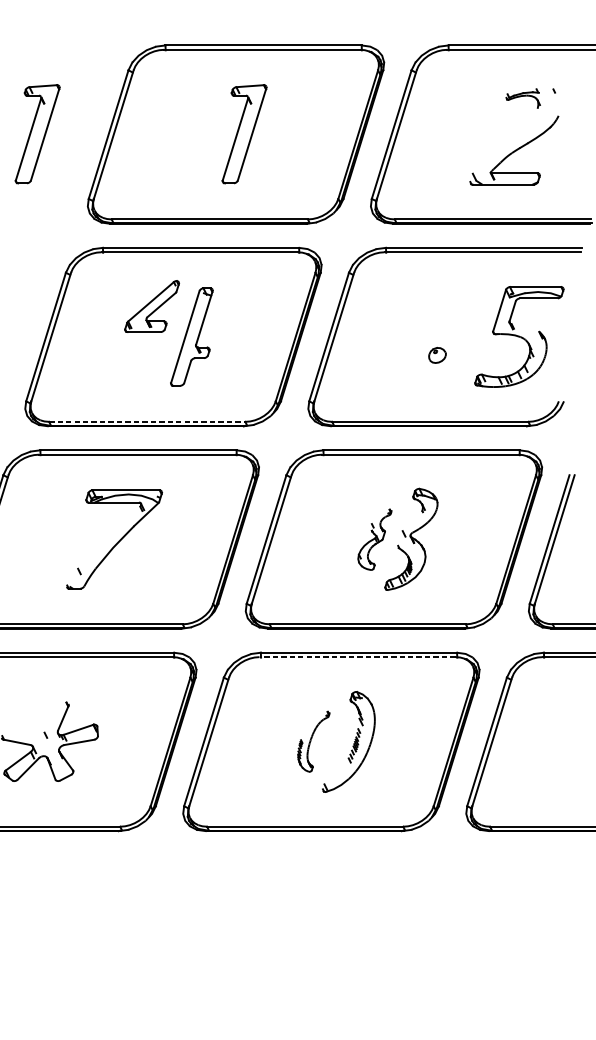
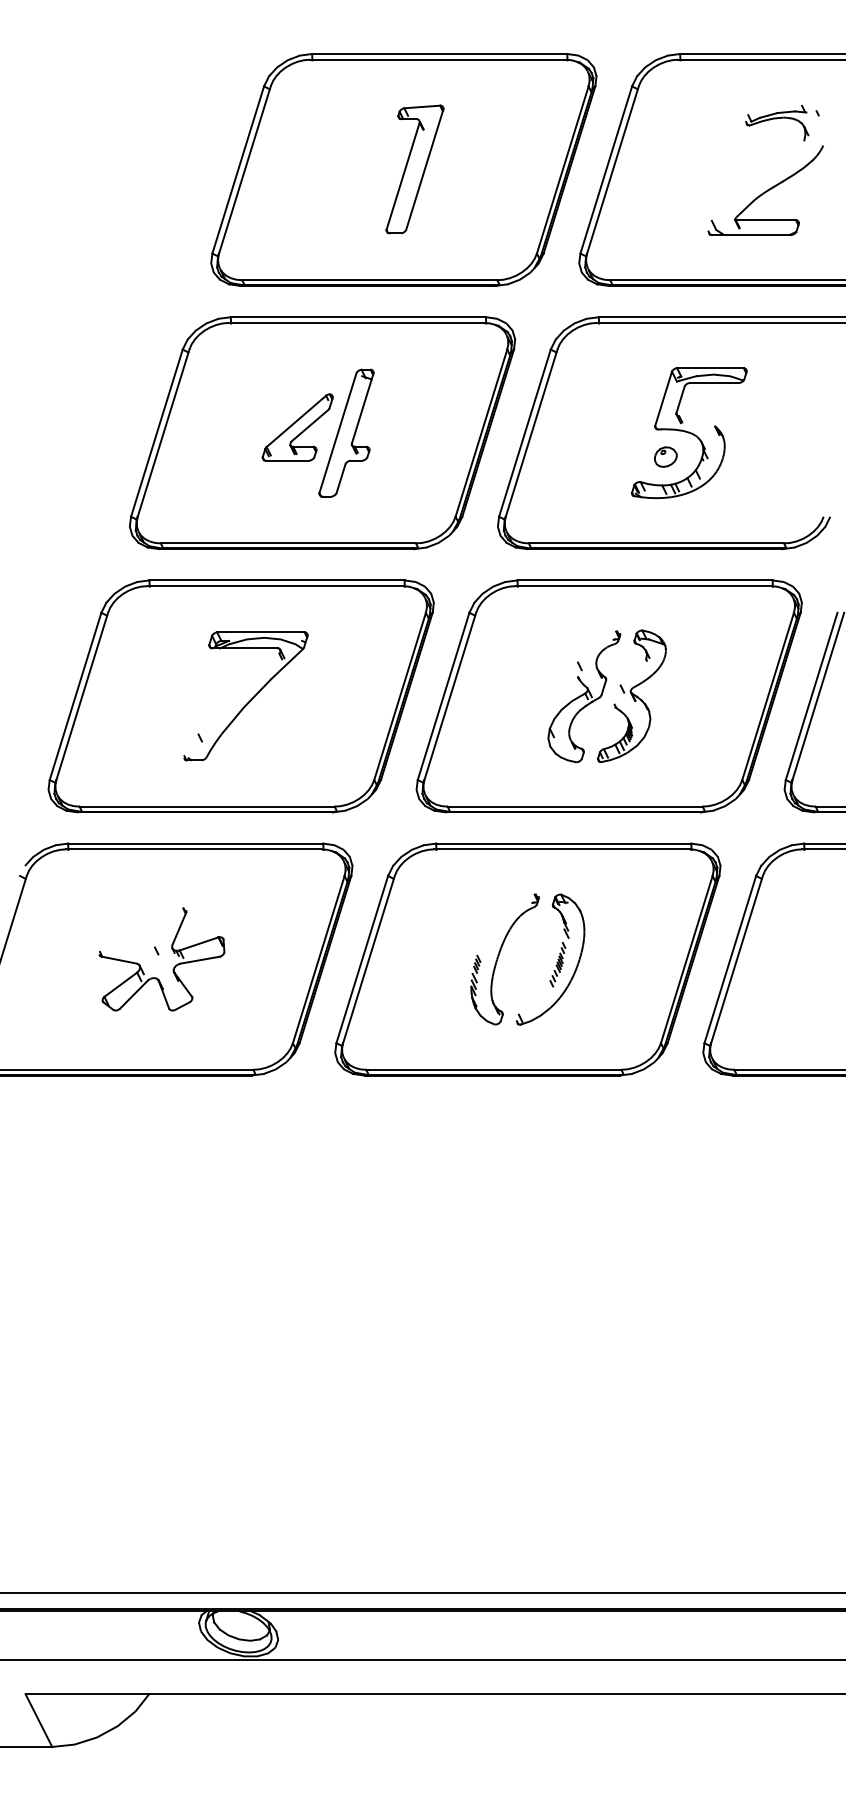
part: (523, 98) -> (777, 122), size x1.43
part: (37, 134) -> (145, 169), removed
part: (151, 306) -> (297, 427), moved
part: (519, 337) -> (689, 433), moved
line: (147, 421) -> (288, 543), dashed -> solid
part: (374, 539) -> (584, 696), size x1.67
line: (357, 657) -> (561, 849), dashed -> solid
part: (313, 741) -> (504, 959), size x1.67

